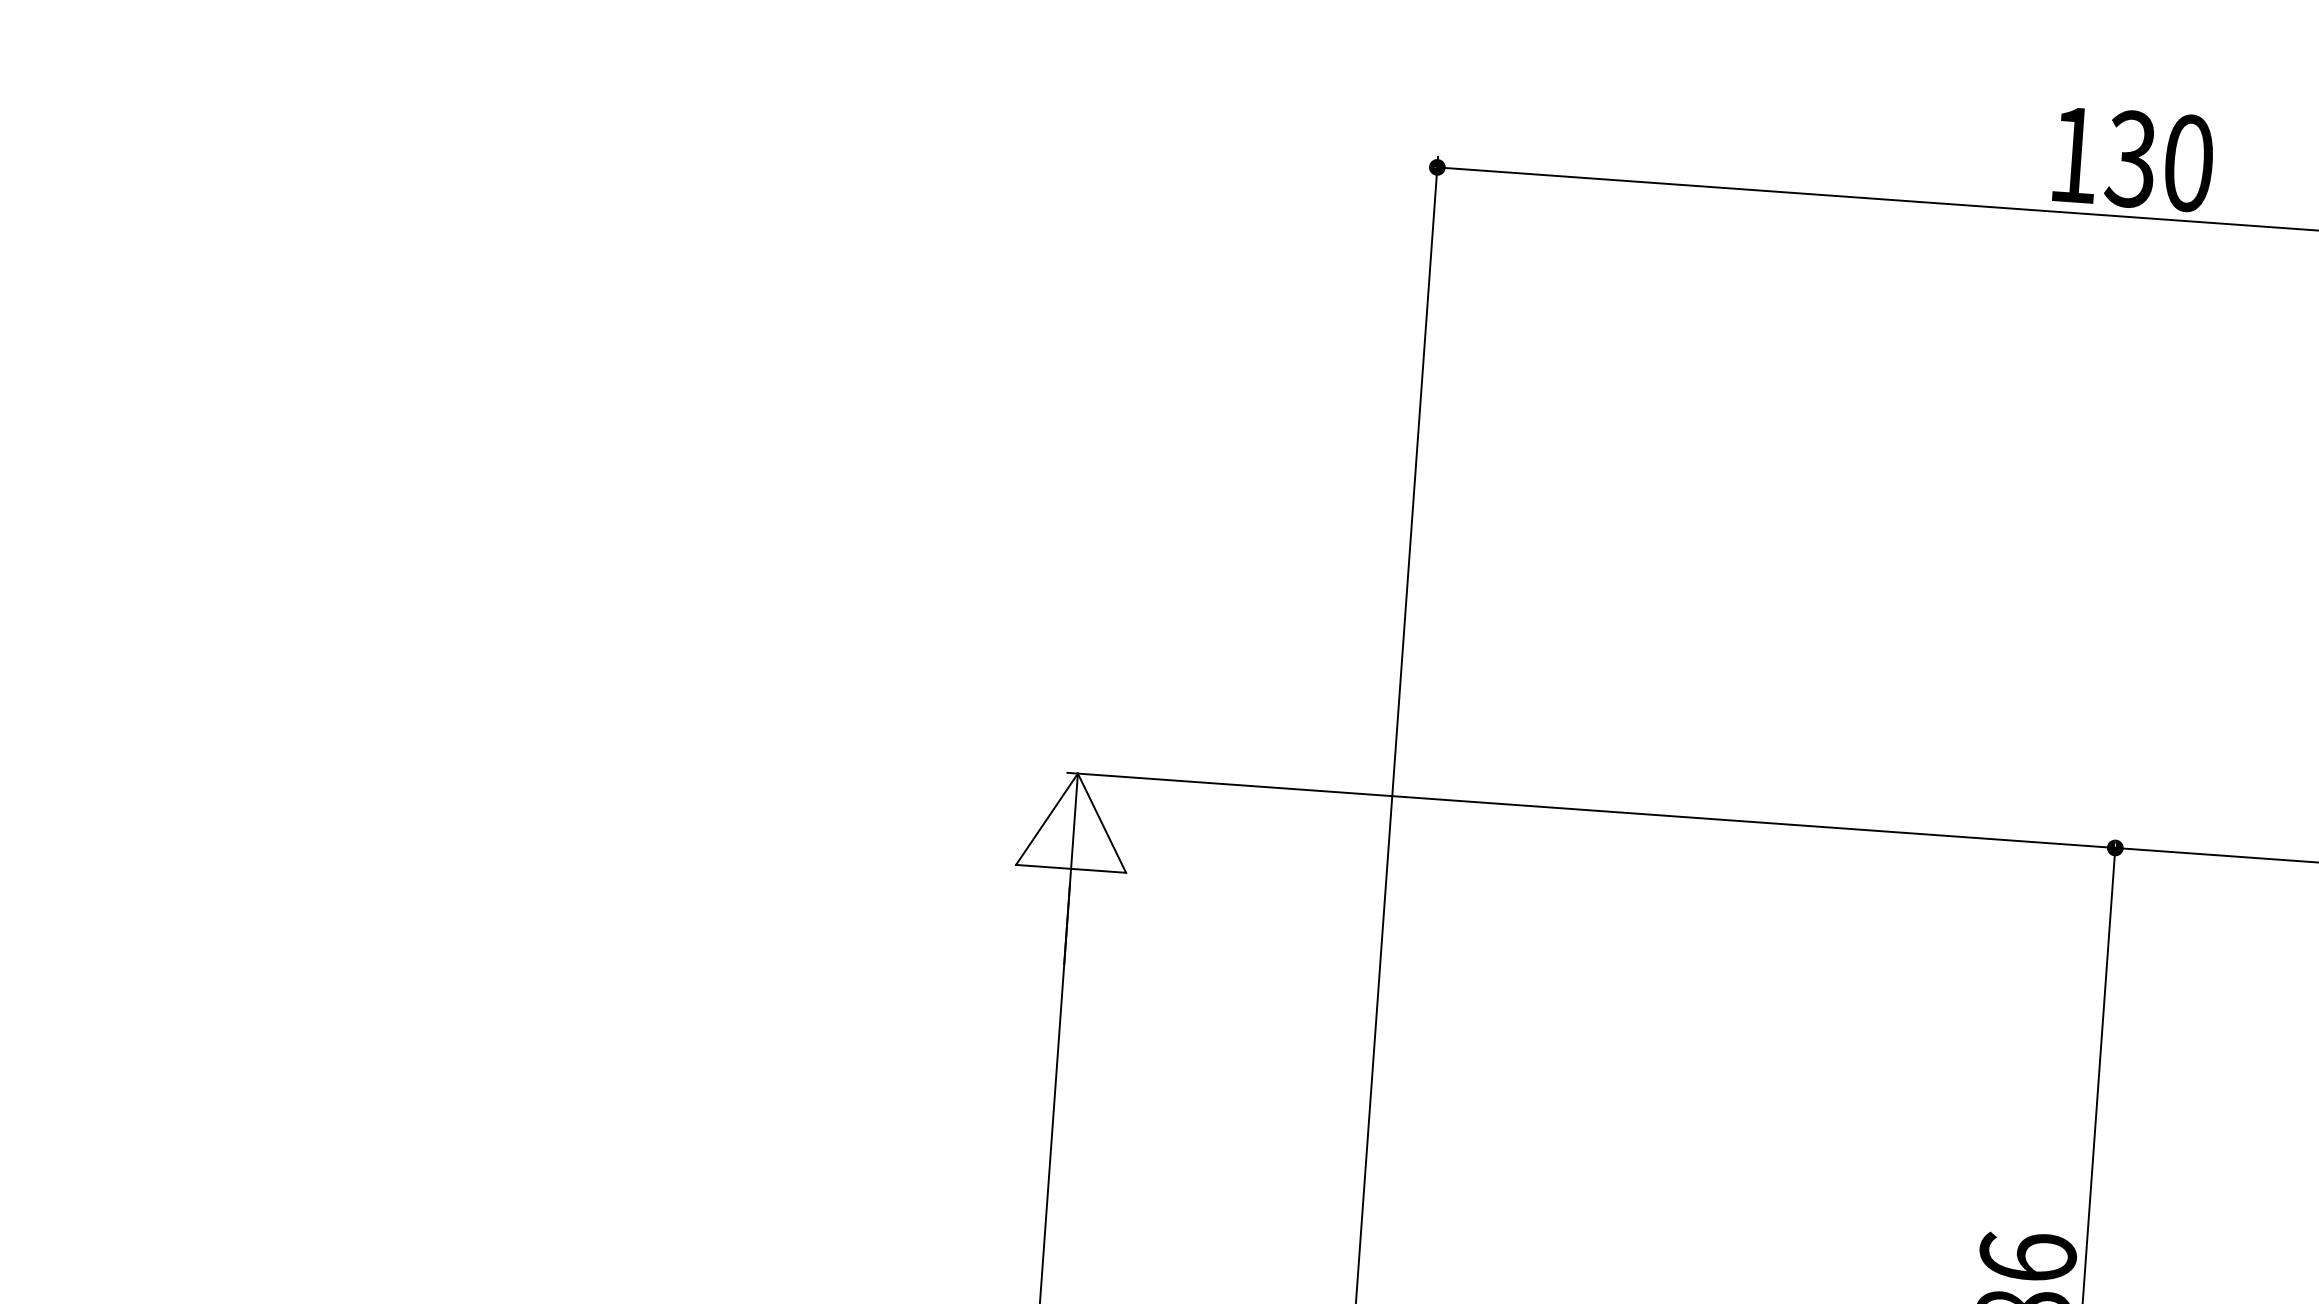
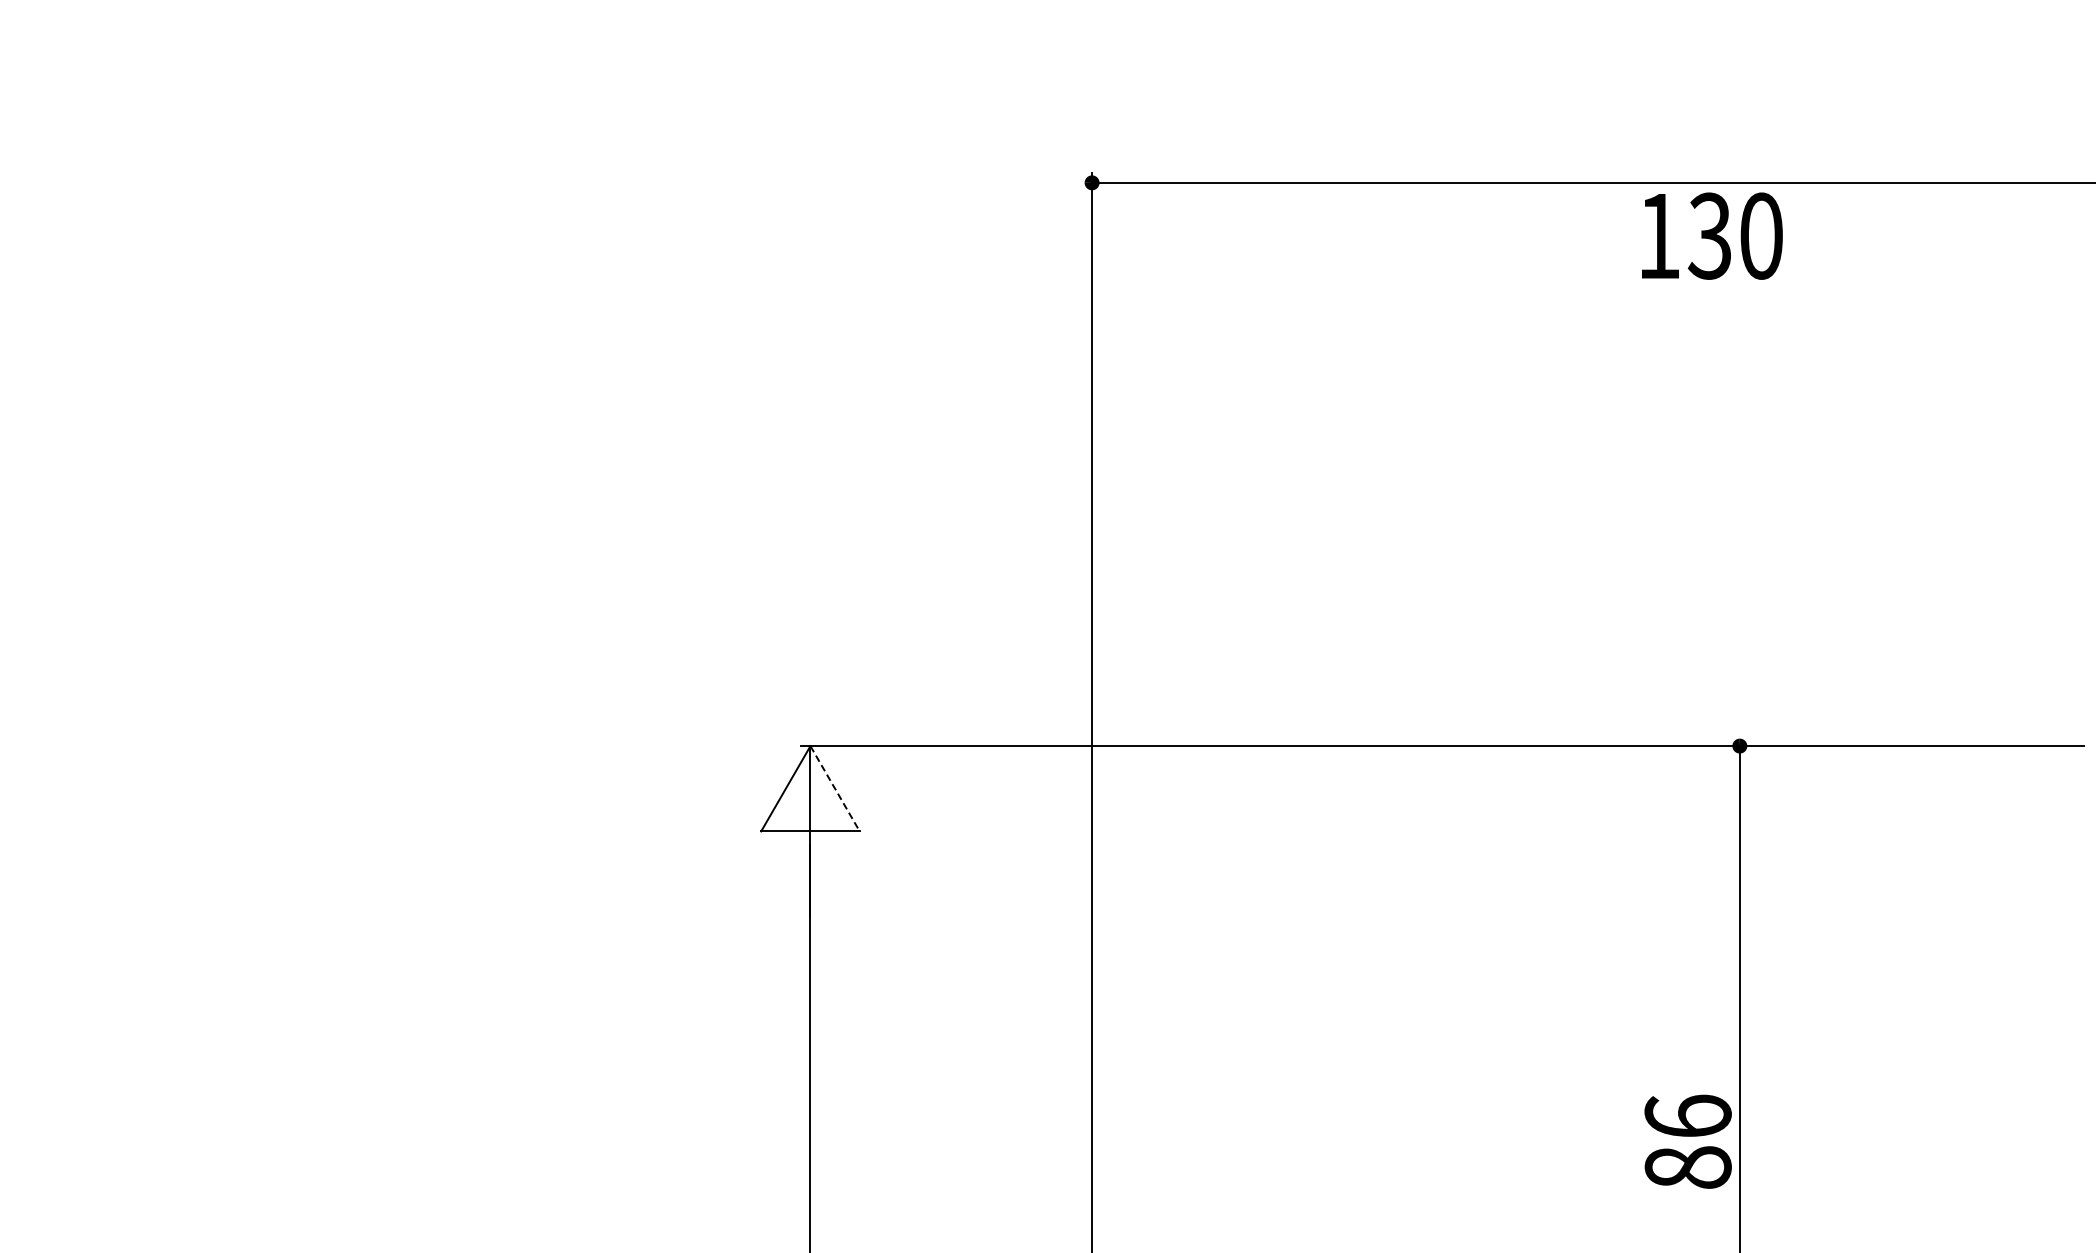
text: (2134, 158) -> (1712, 235), moved
line: (1102, 824) -> (835, 789), solid -> dashed

